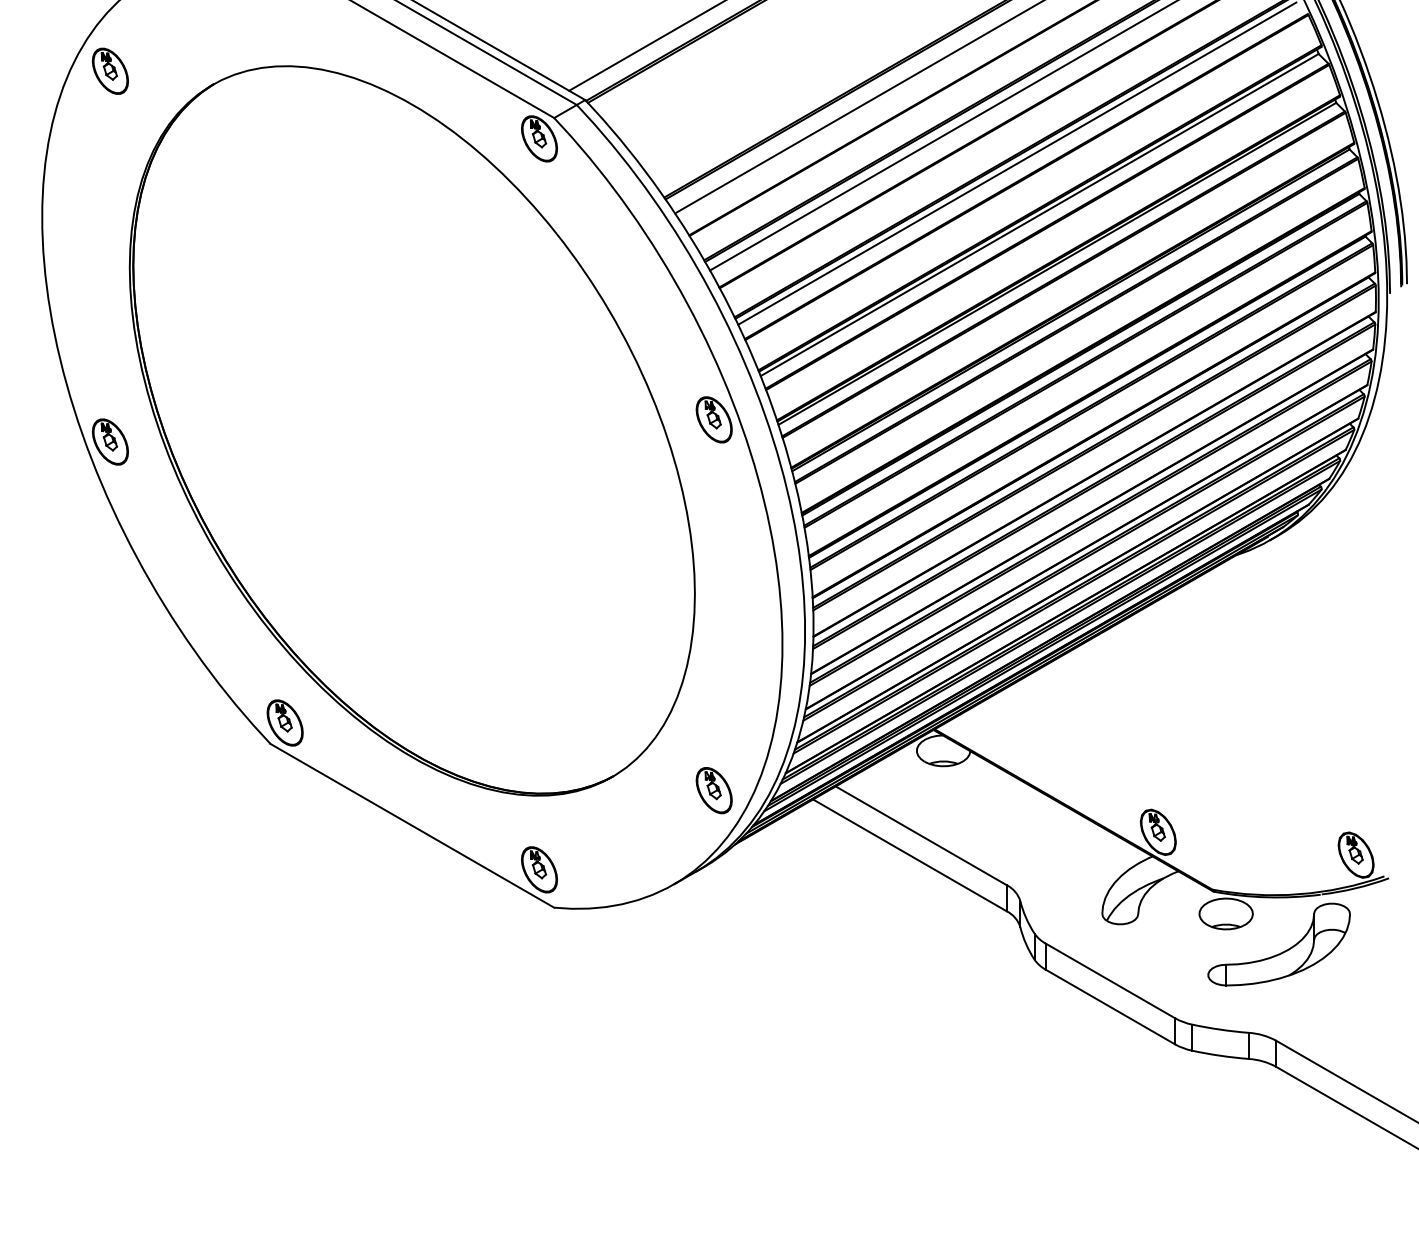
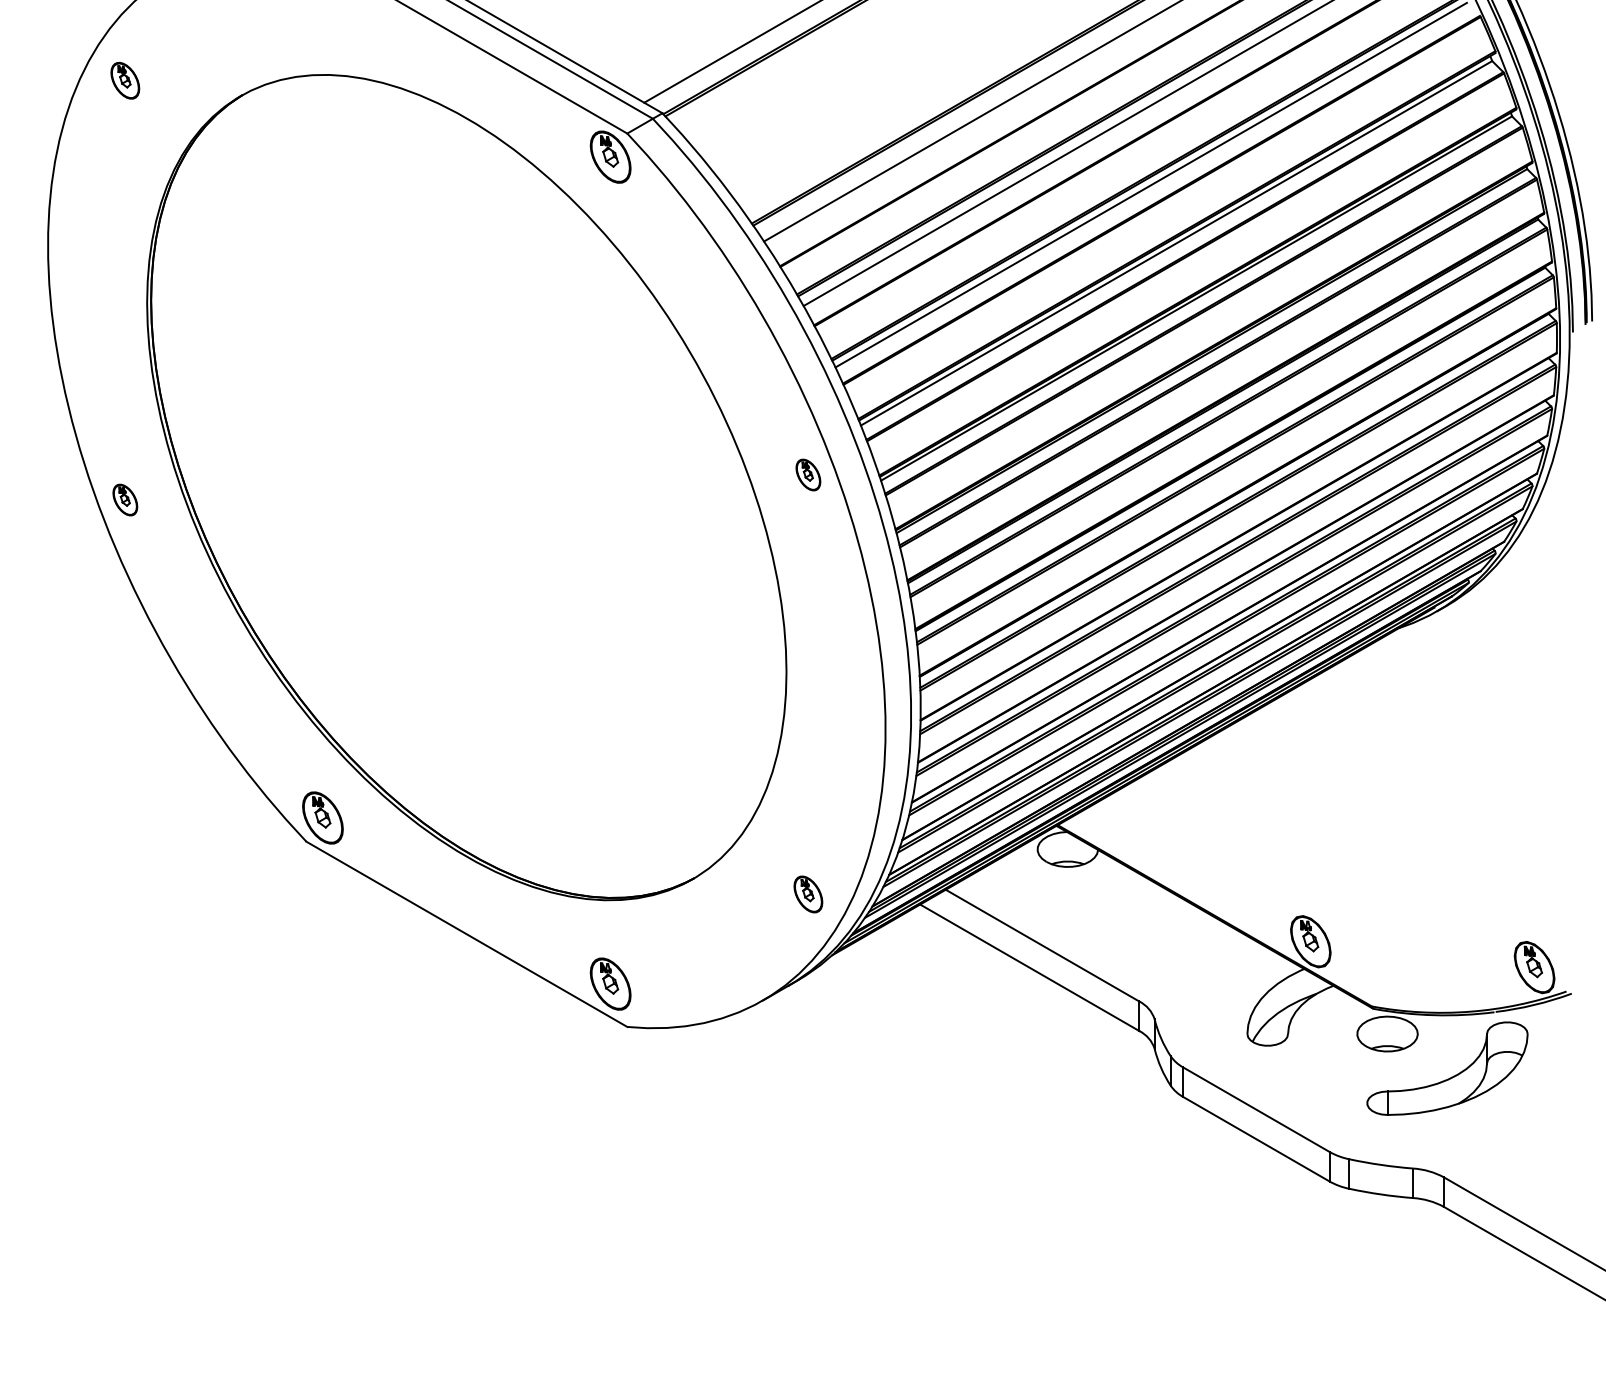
part: (110, 71) -> (125, 80), size x0.7
part: (714, 419) -> (808, 474), size x0.6
part: (110, 441) -> (125, 499), size x0.6
part: (714, 790) -> (808, 894), size x0.7

